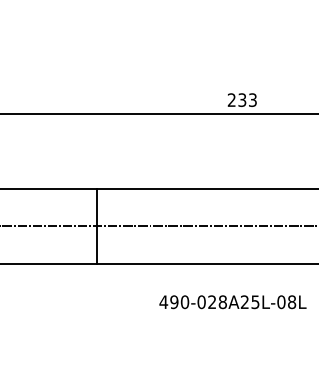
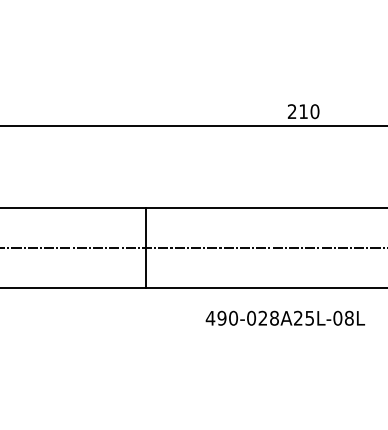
text: (247, 100) -> (309, 111), 233 -> 210
text: (232, 301) -> (284, 317), moved

